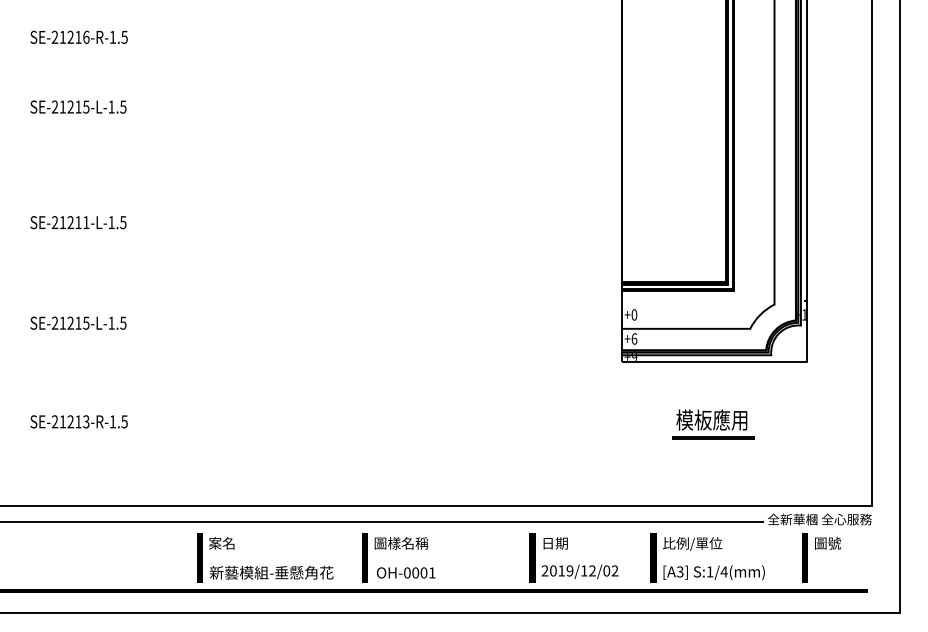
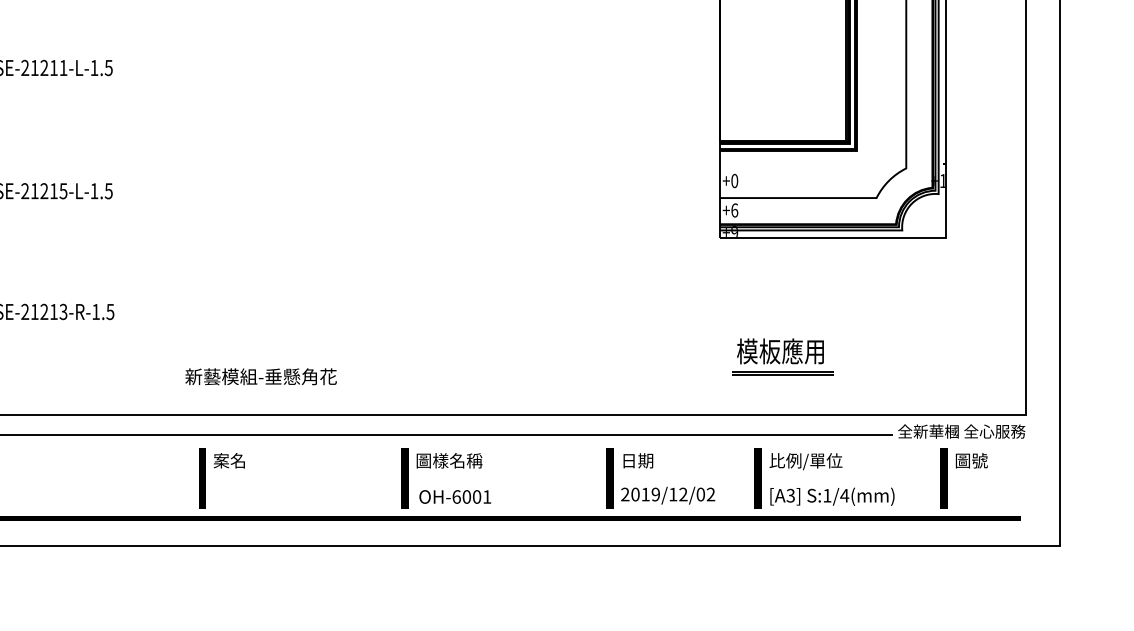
part: (713, 424) -> (782, 356), moved
text: (271, 572) -> (260, 376), moved
text: (407, 572) -> (456, 496), OH-0001 -> OH-6001

